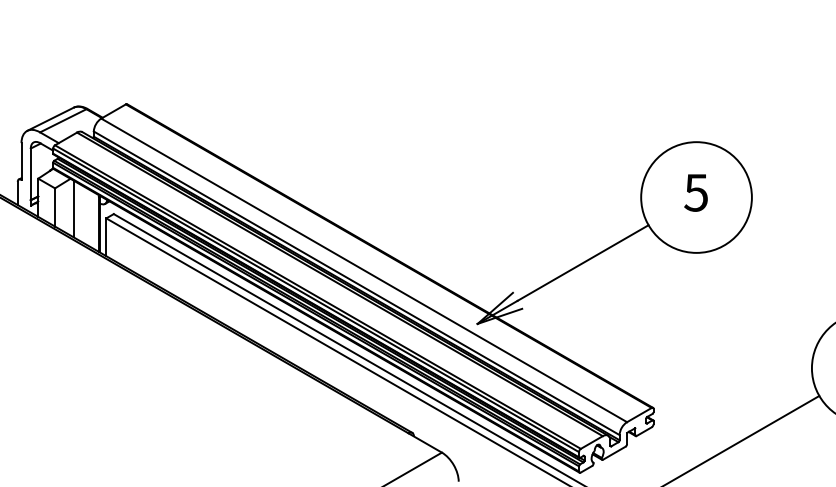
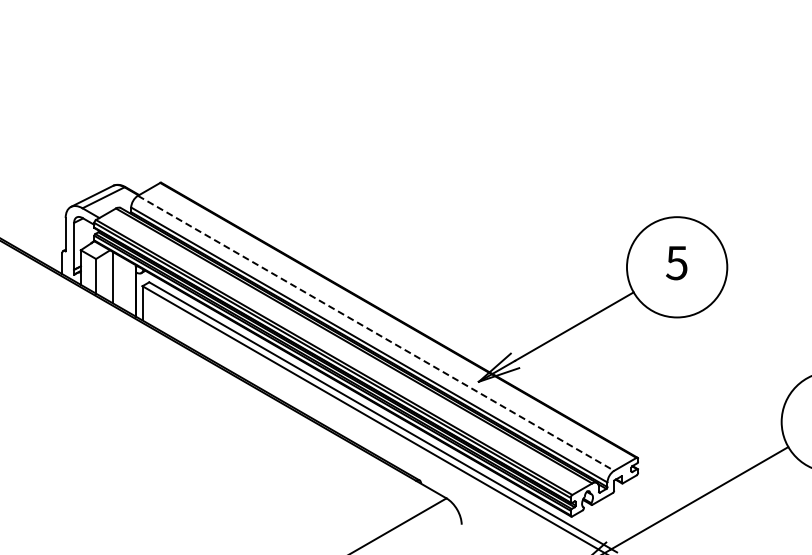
line: (364, 270) -> (376, 333), solid -> dashed

